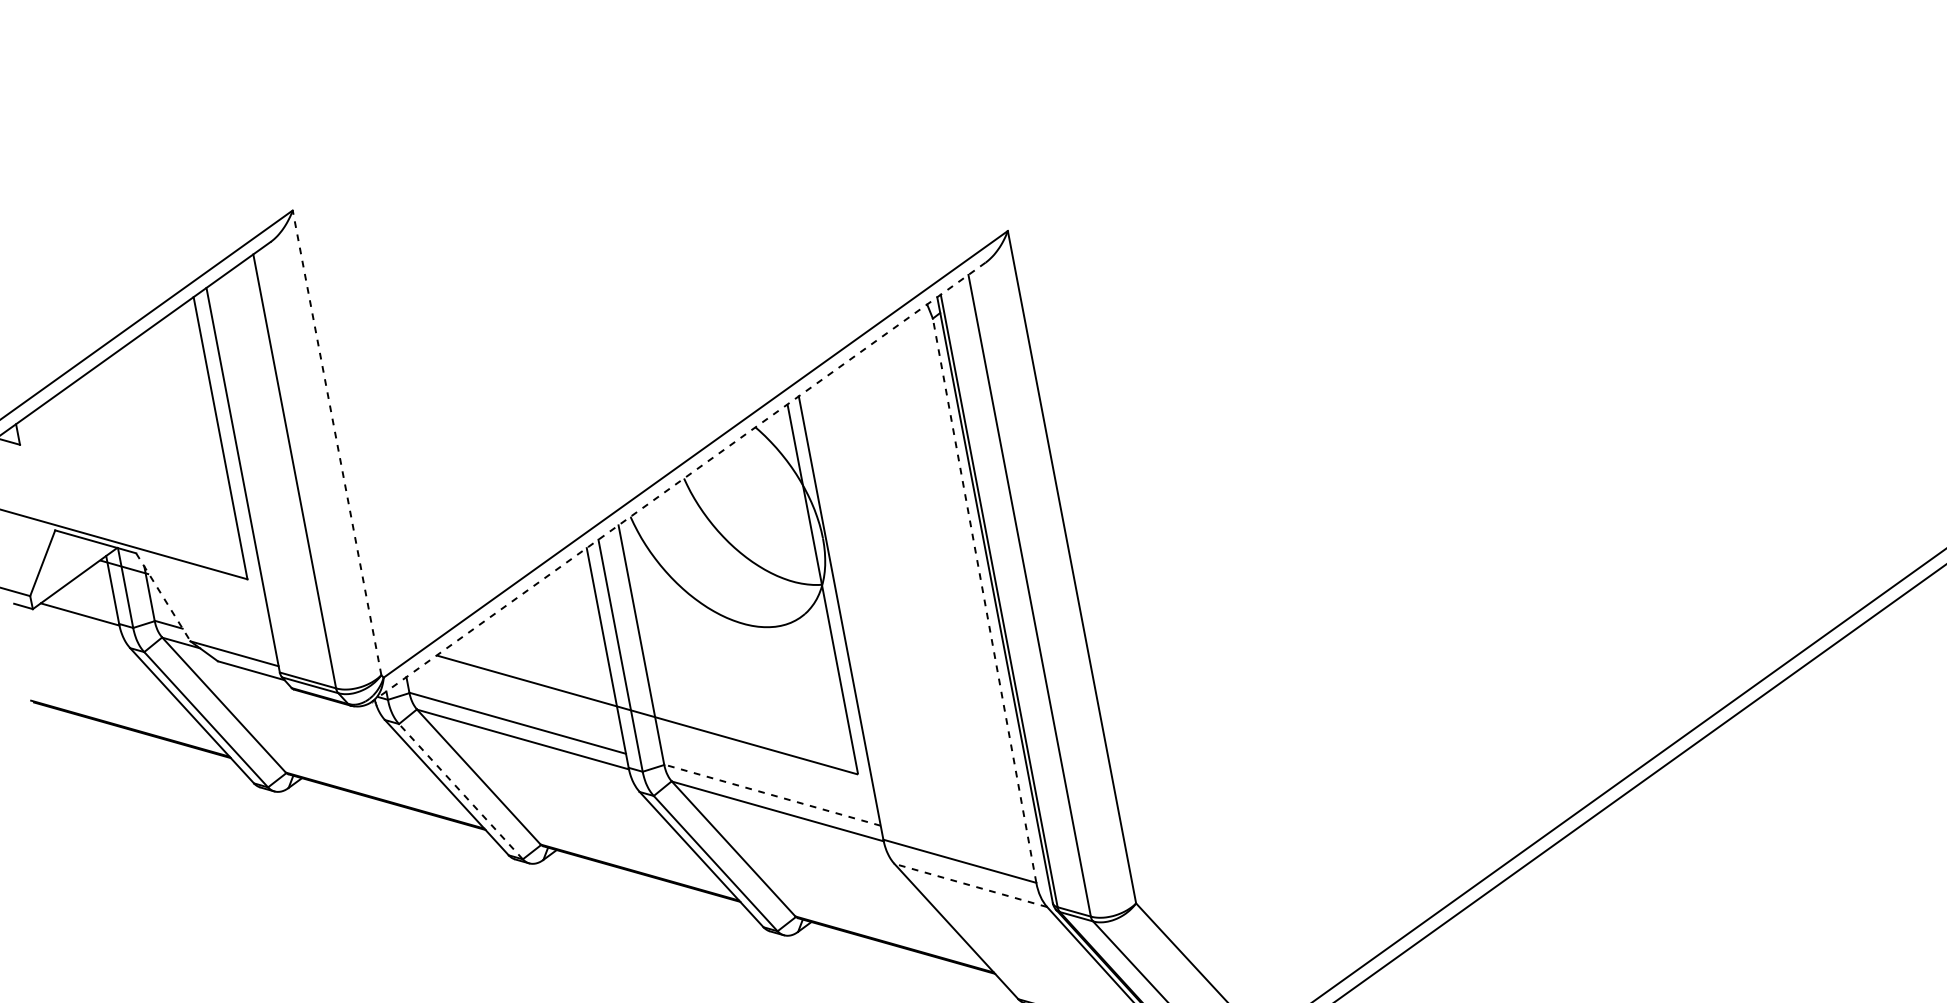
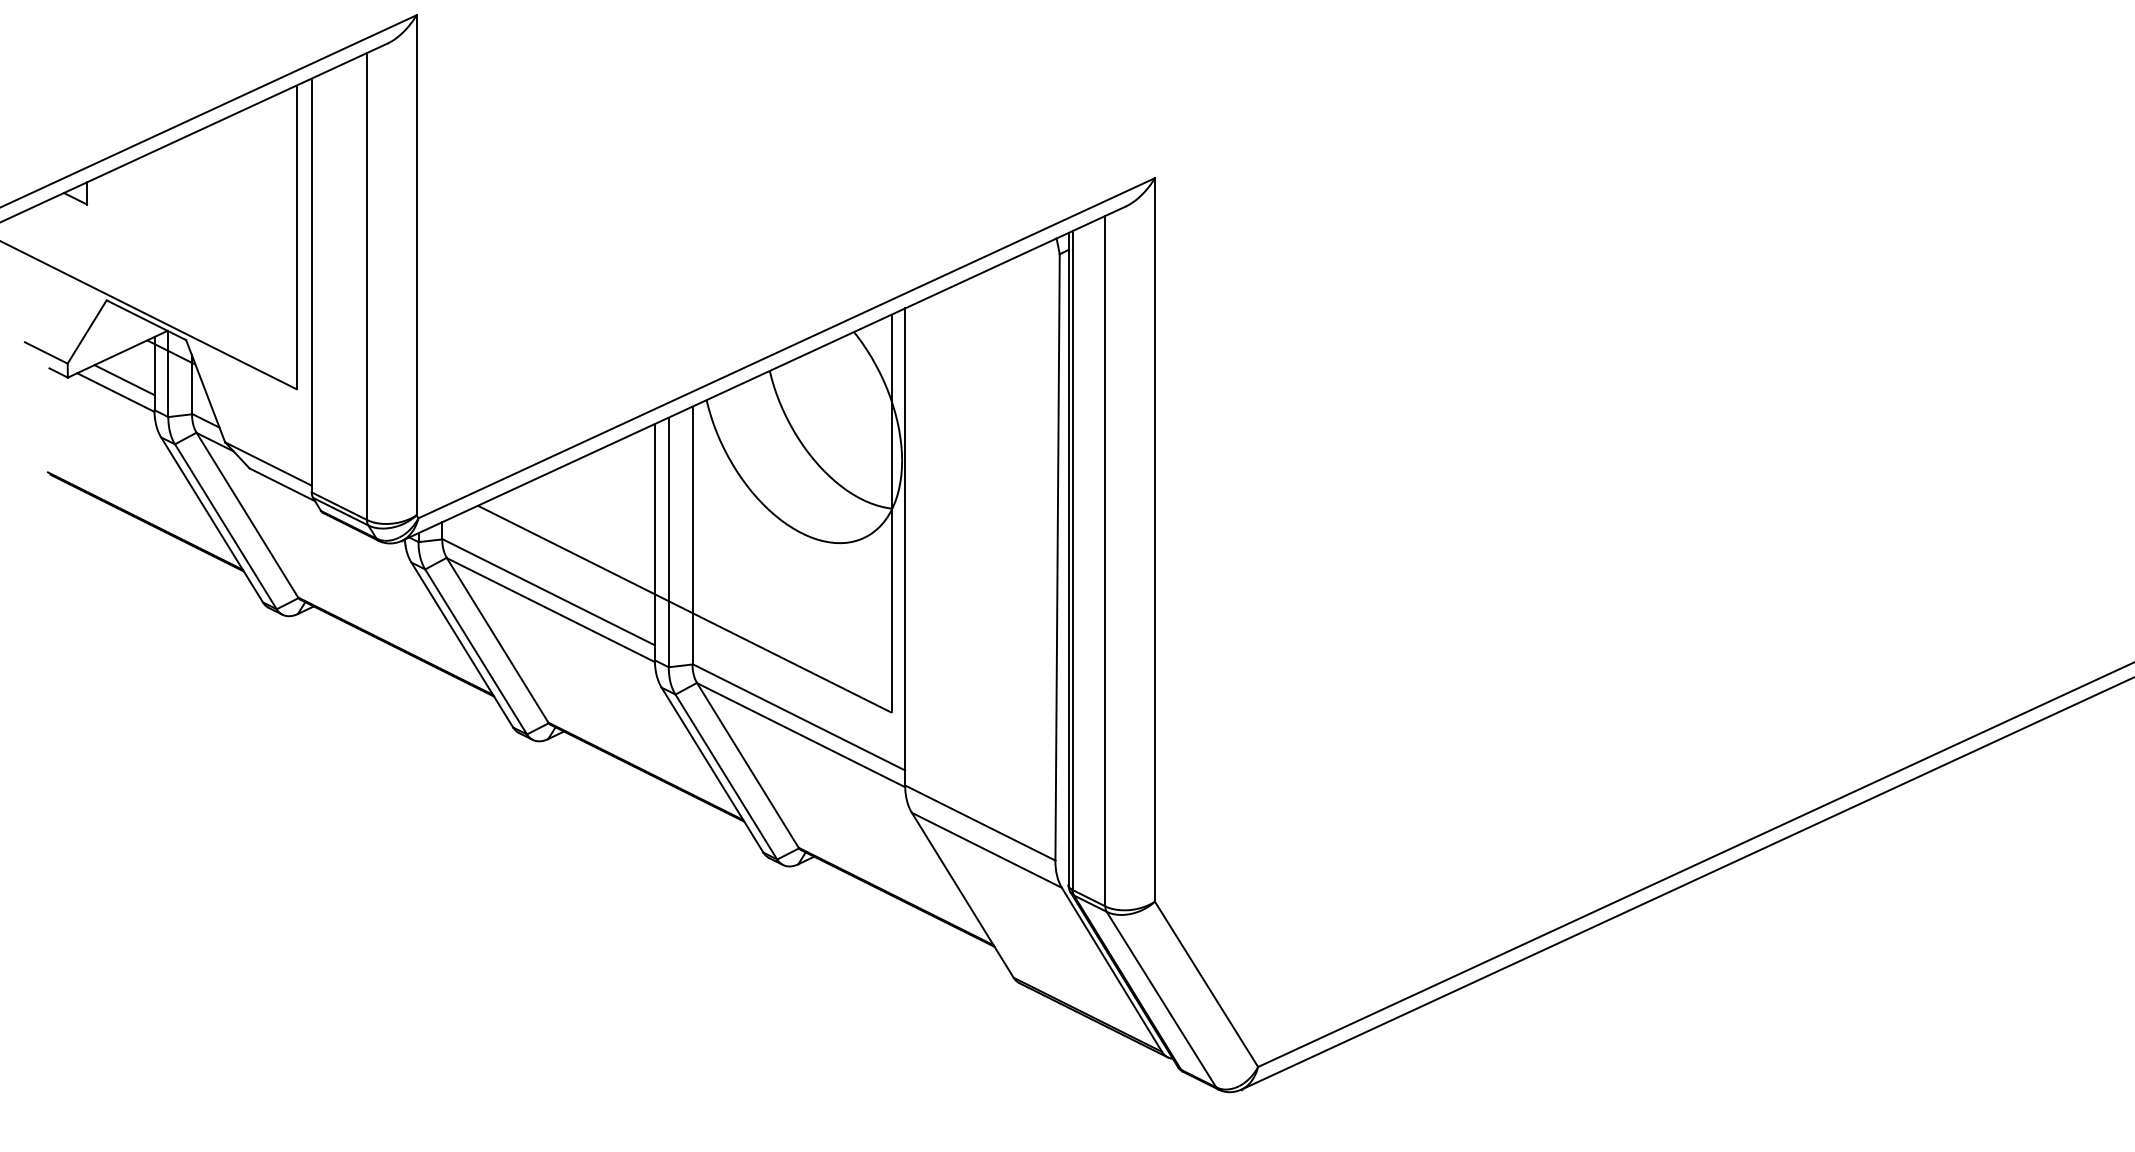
line: (336, 442) -> (416, 264), dashed -> solid
line: (678, 481) -> (763, 373), dashed -> solid
line: (163, 597) -> (205, 391), dashed -> solid
line: (984, 599) -> (1057, 556), dashed -> solid
line: (86, 601) -> (124, 380), added
line: (461, 791) -> (476, 651), dashed -> solid
line: (772, 795) -> (798, 717), dashed -> solid
line: (970, 885) -> (986, 850), dashed -> solid

